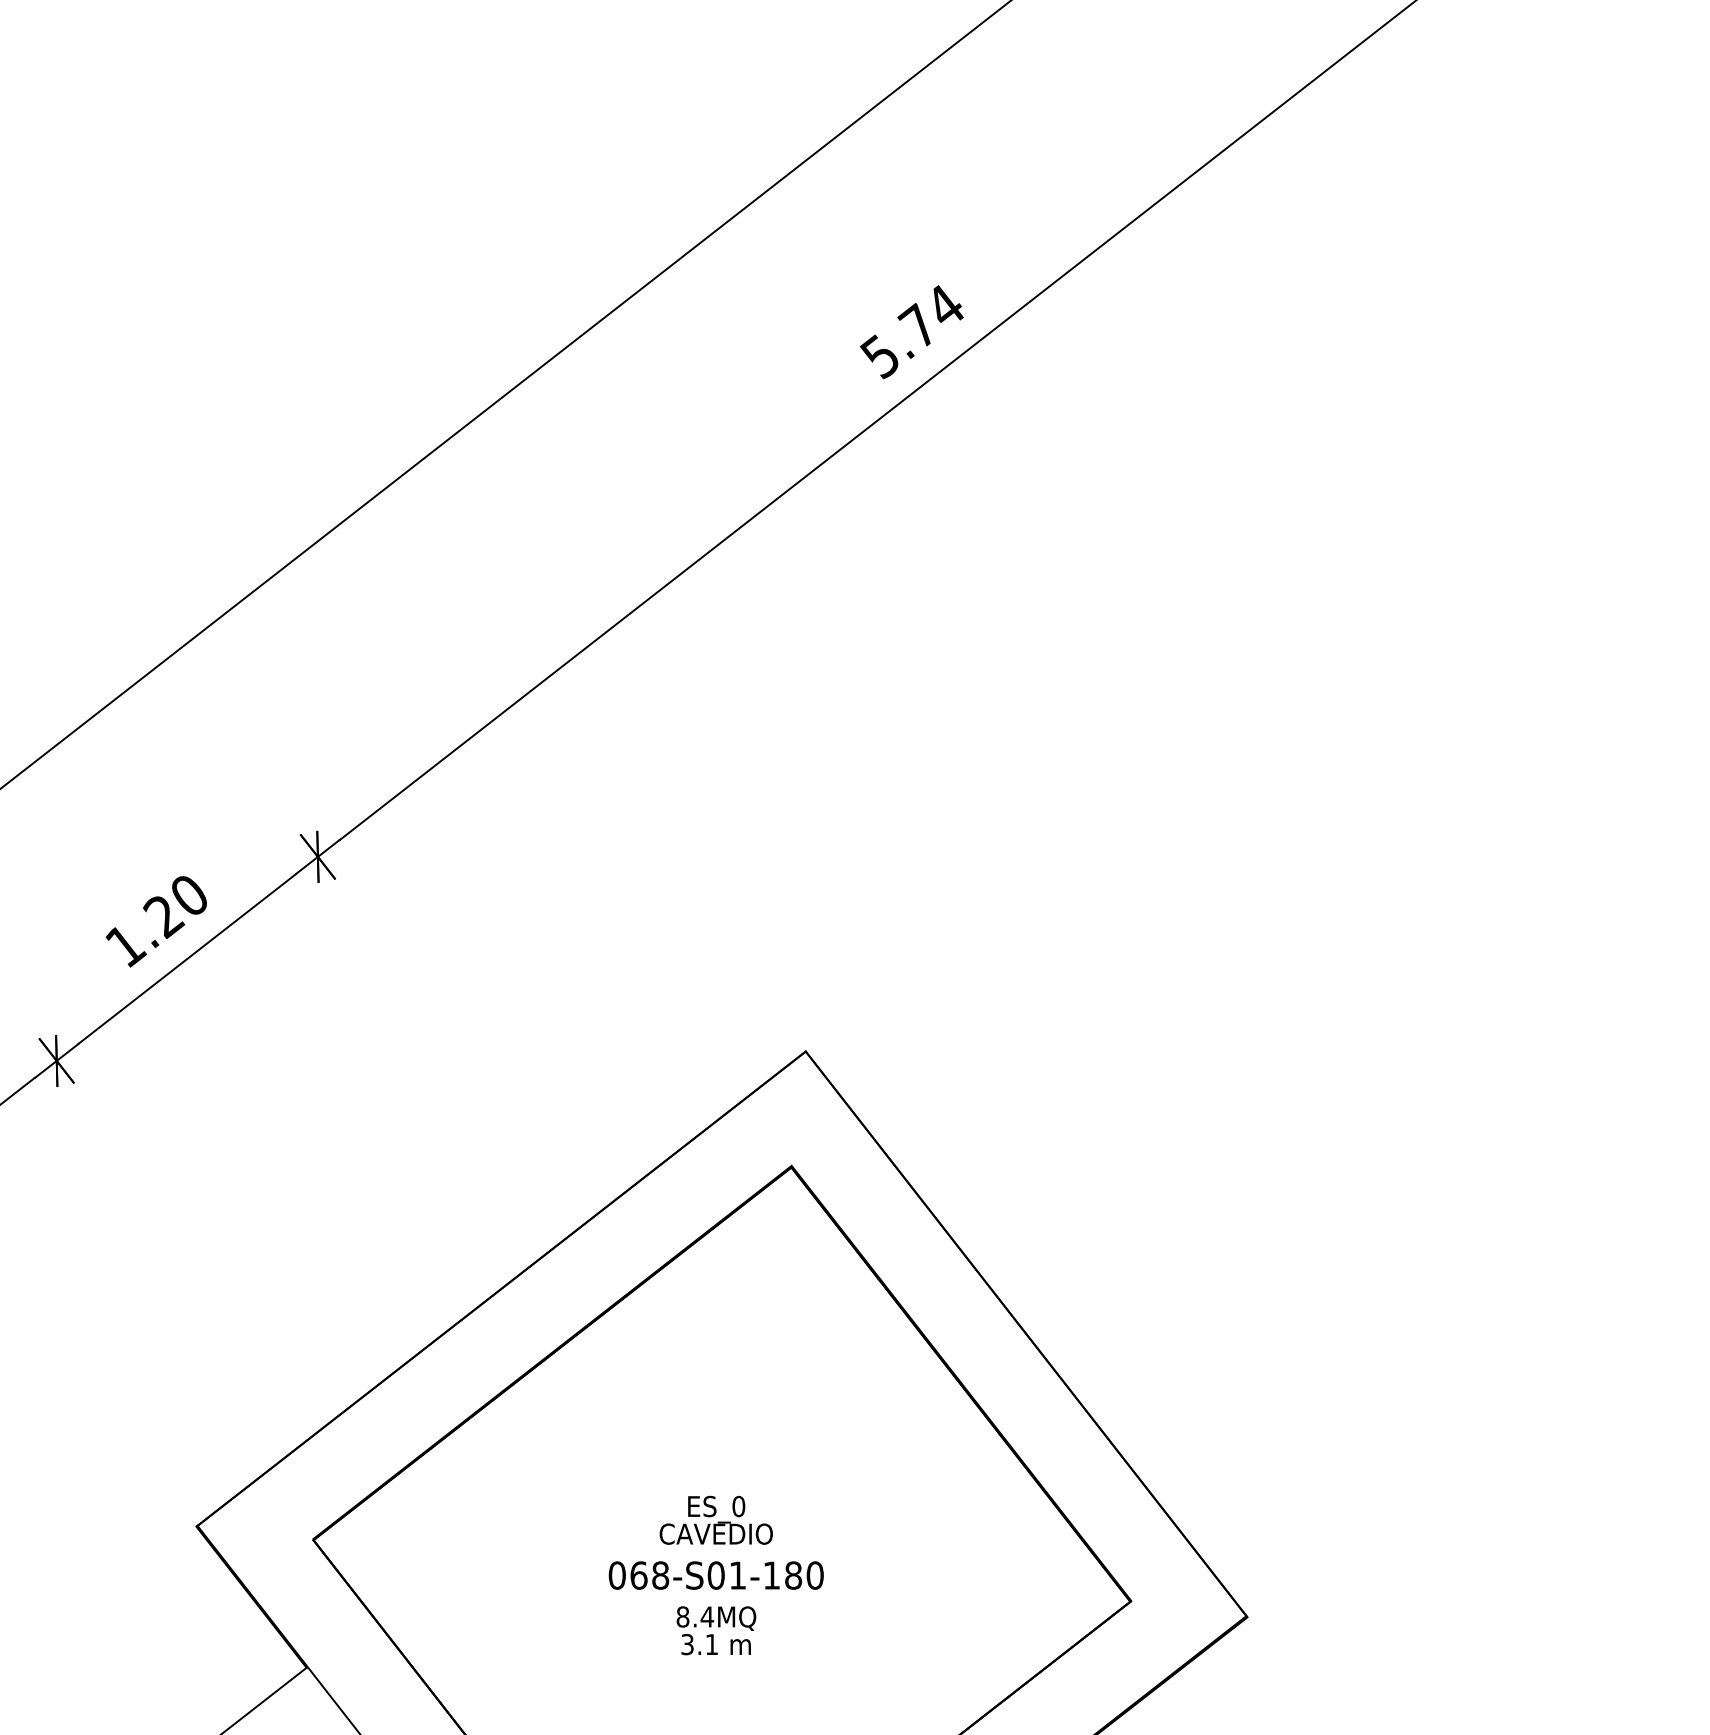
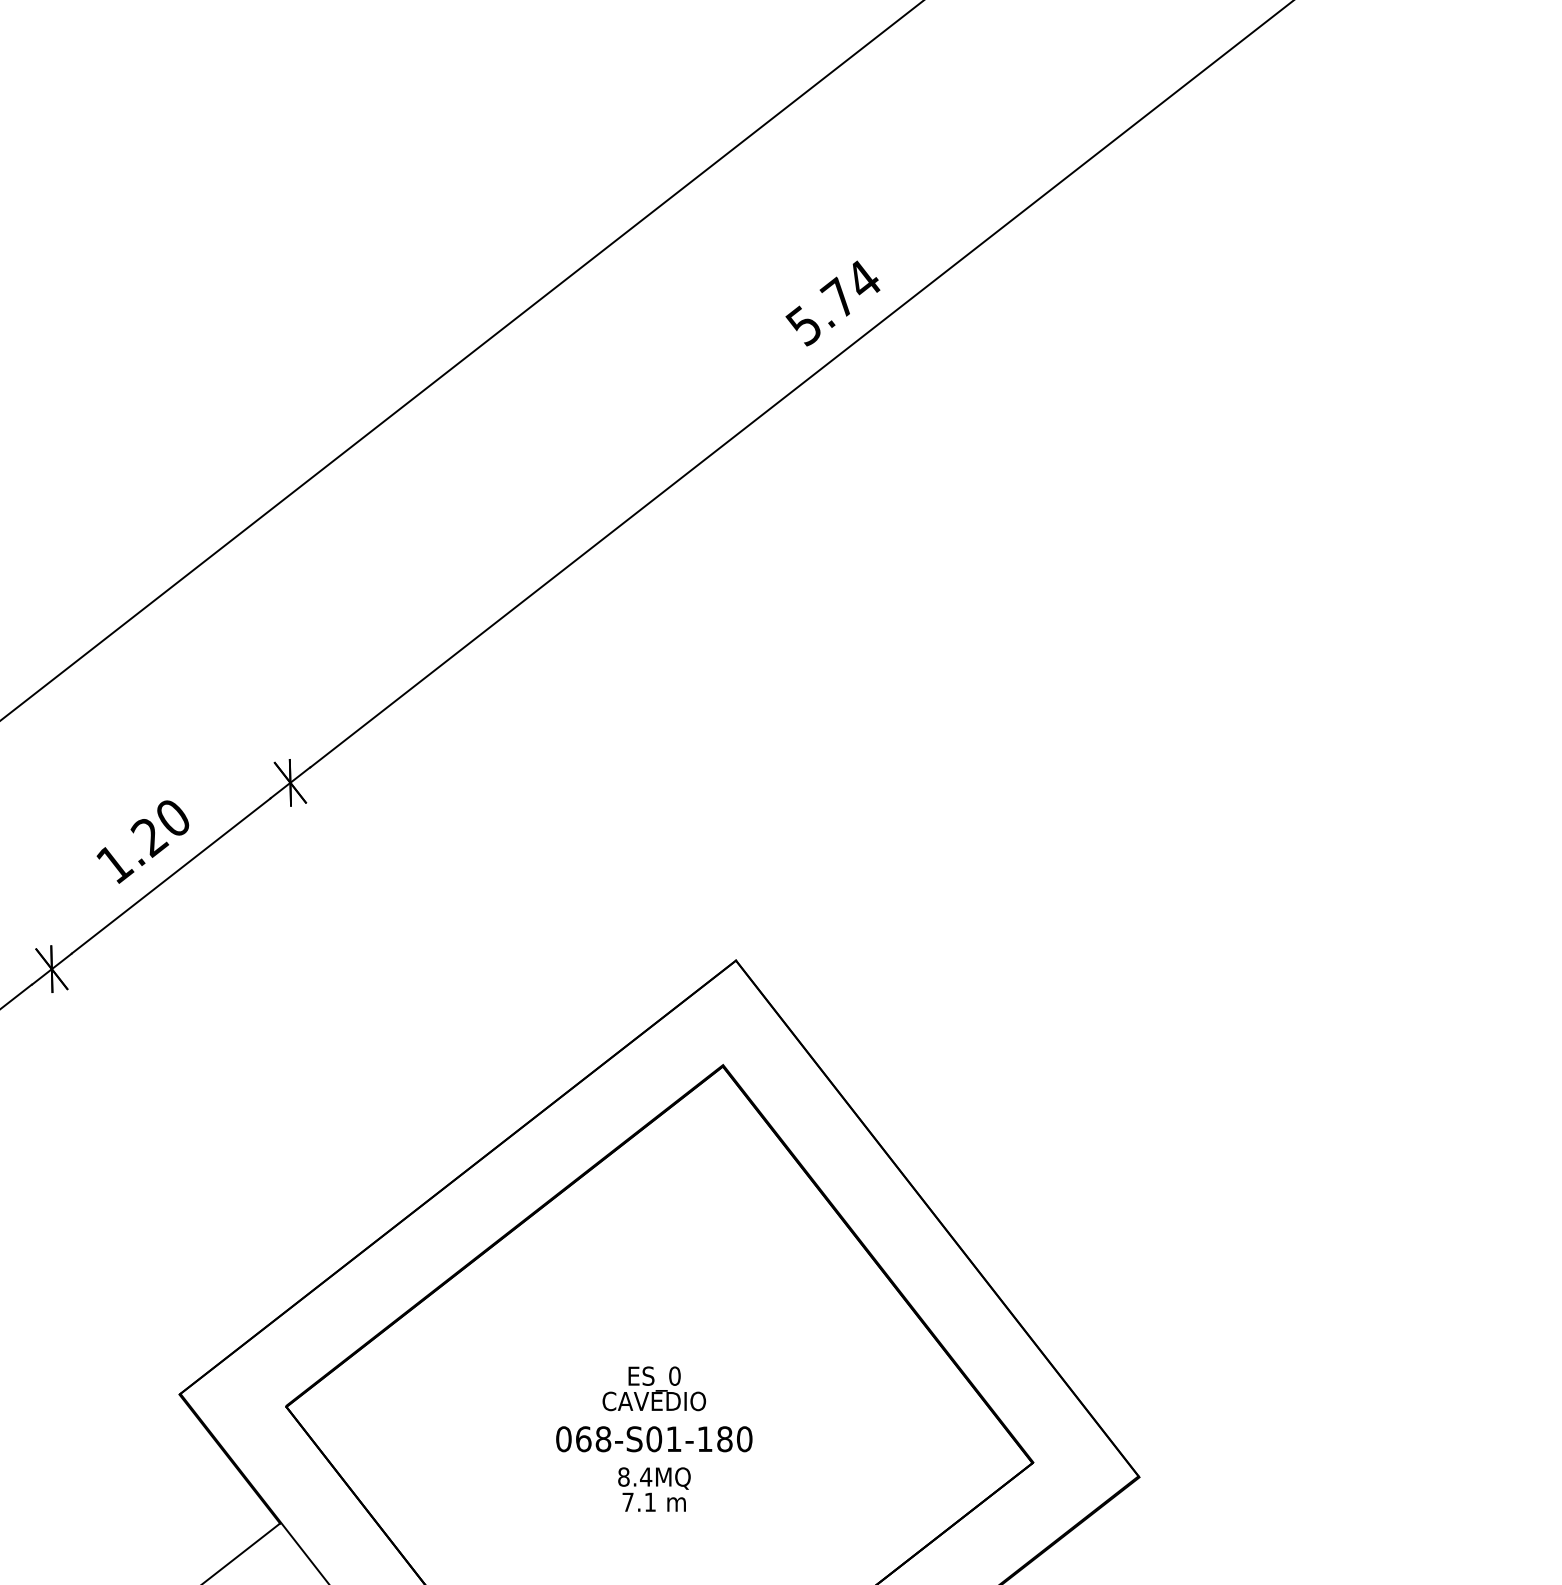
text: (687, 1644) -> (628, 1502), 3.1 -> 7.1

